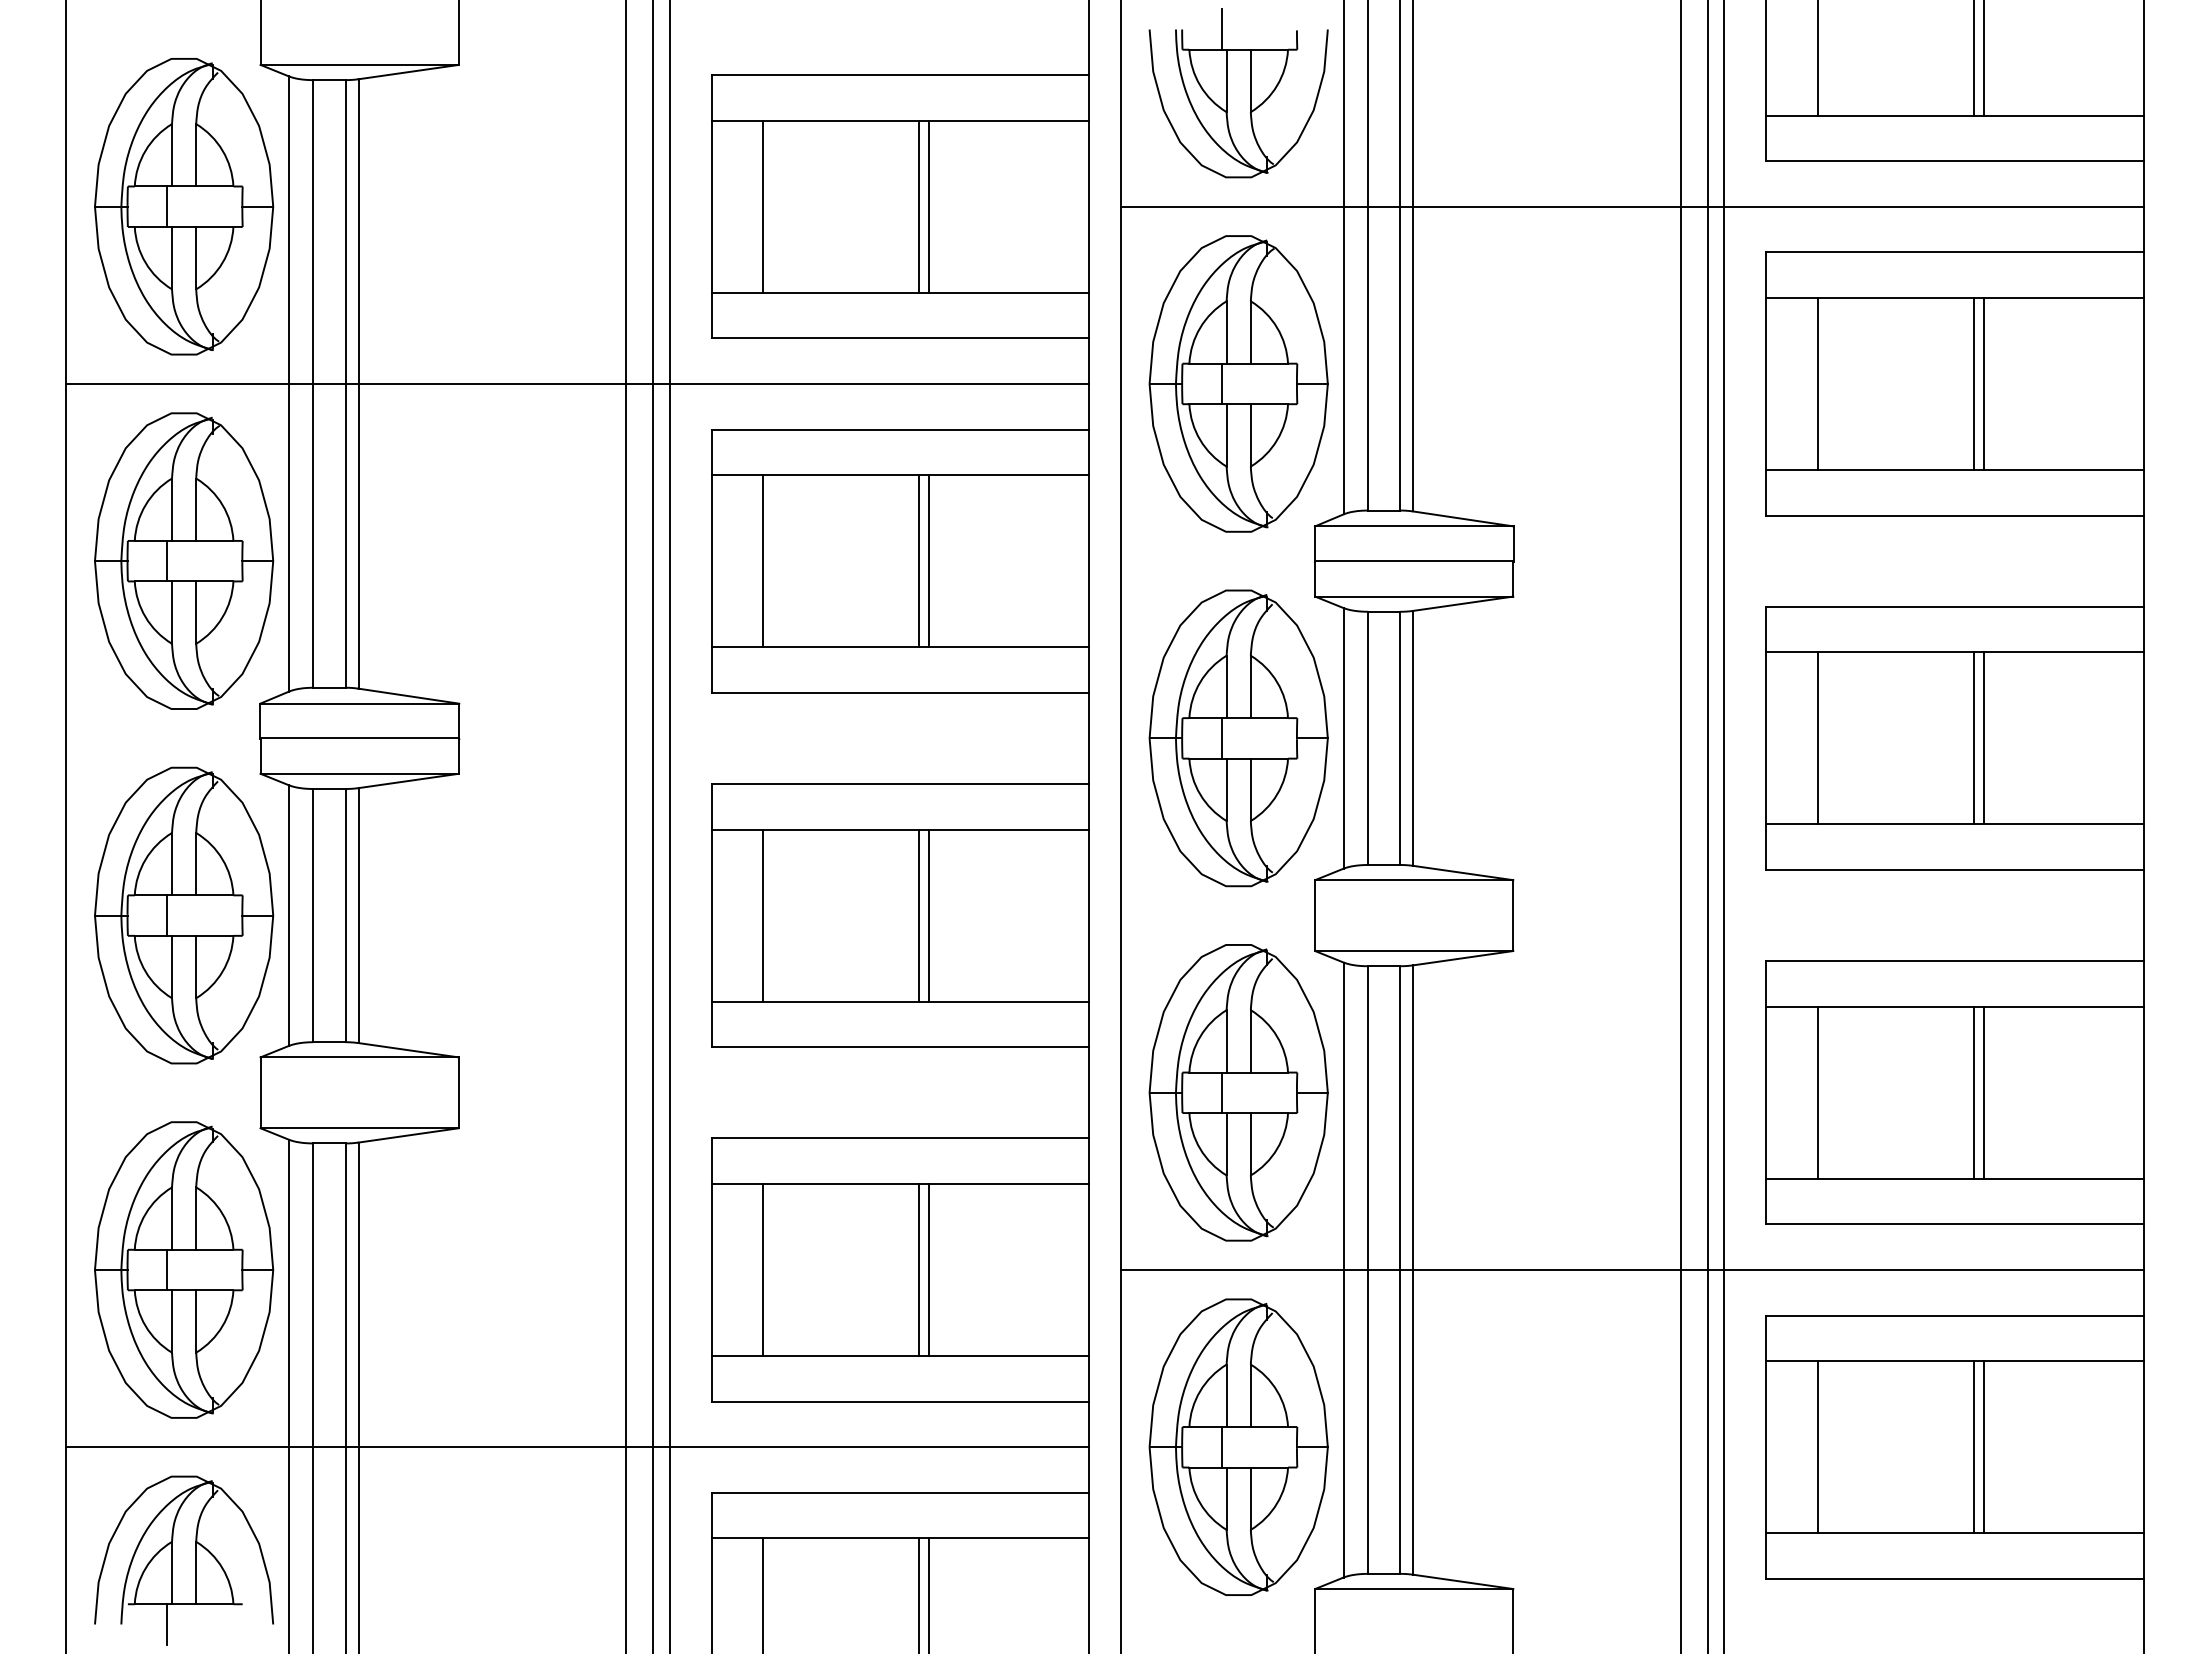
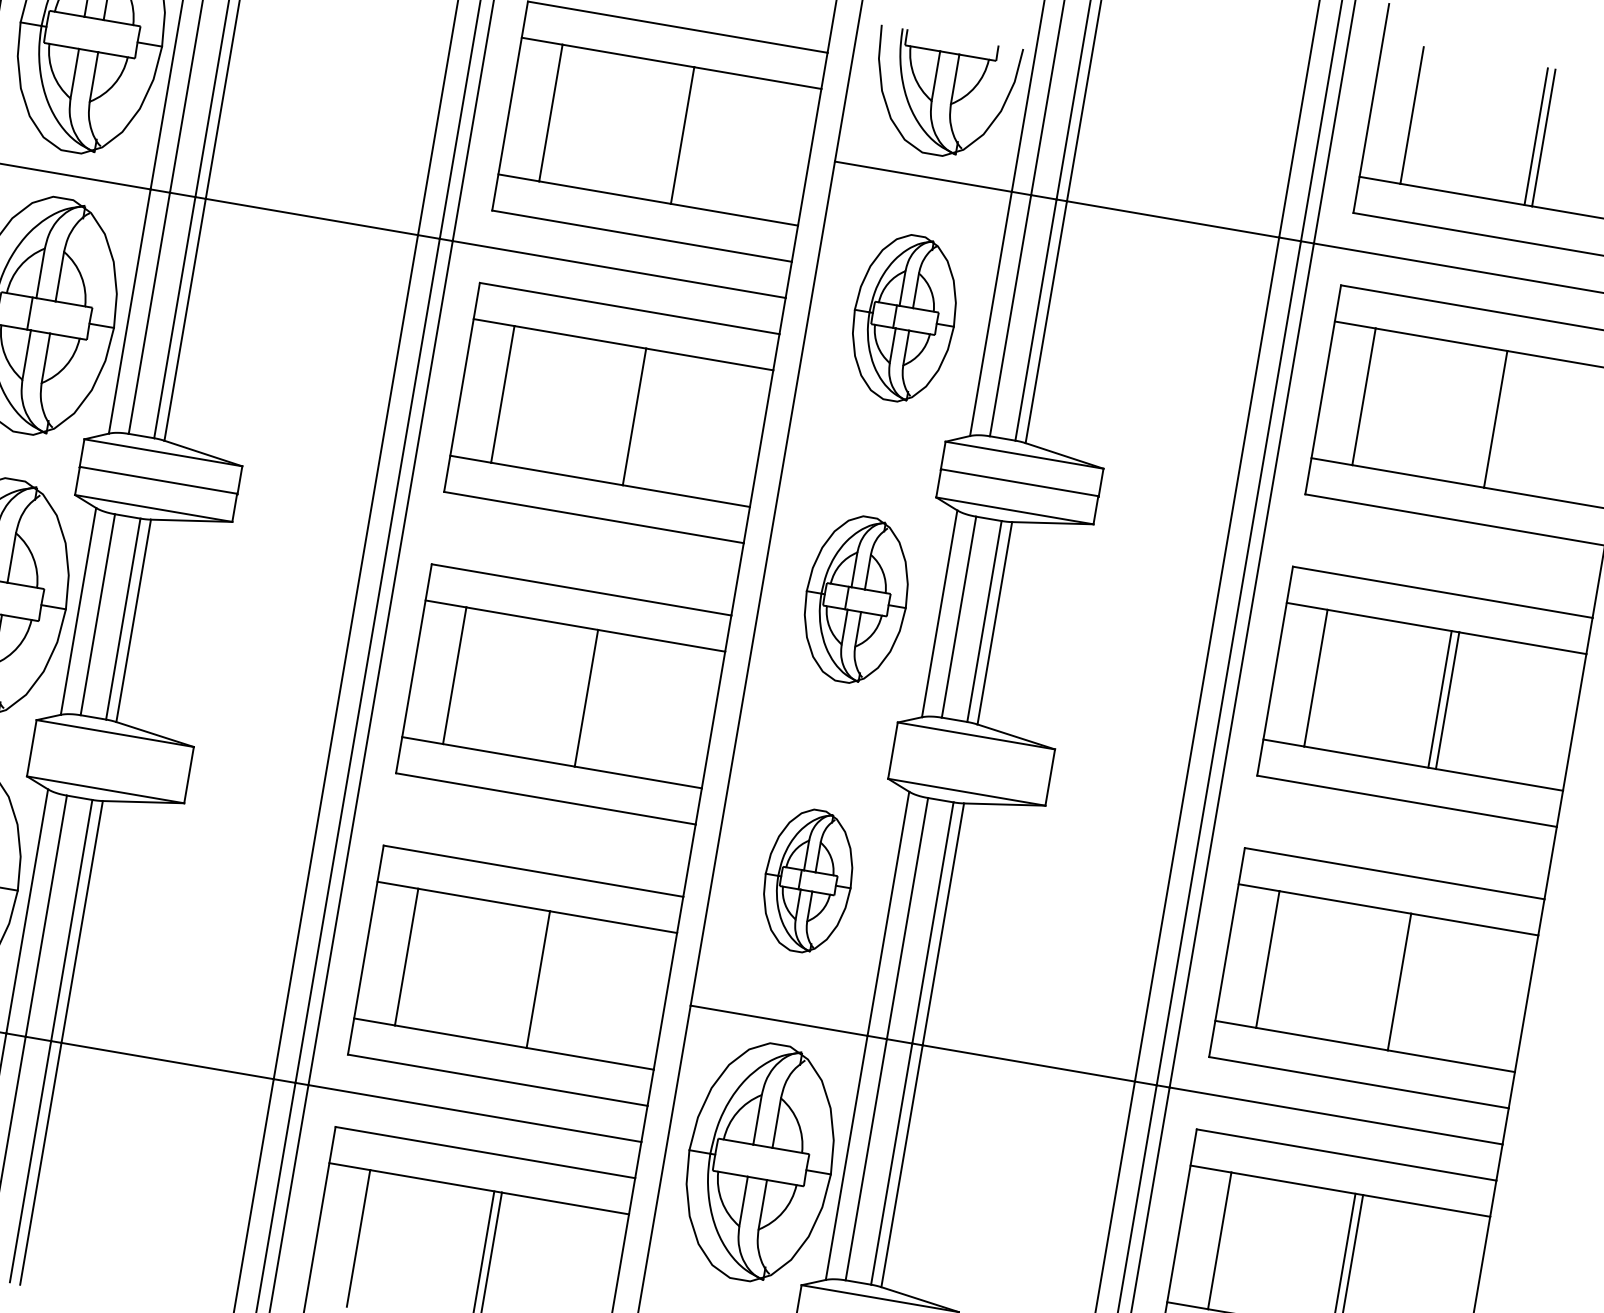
line: (1221, 29) -> (938, 34), removed
line: (167, 206) -> (78, 32), removed
line: (919, 206) -> (675, 134), removed
part: (1238, 383) -> (904, 317), size x0.7
line: (1974, 383) -> (1488, 417), removed
line: (919, 561) -> (626, 415), removed
part: (1238, 738) -> (856, 599), size x0.7
line: (919, 915) -> (578, 696), removed
part: (1238, 1092) -> (808, 880), size x0.6
line: (1974, 1092) -> (1392, 980), removed
line: (919, 1269) -> (530, 977), removed
line: (1221, 1447) -> (746, 1160), removed

